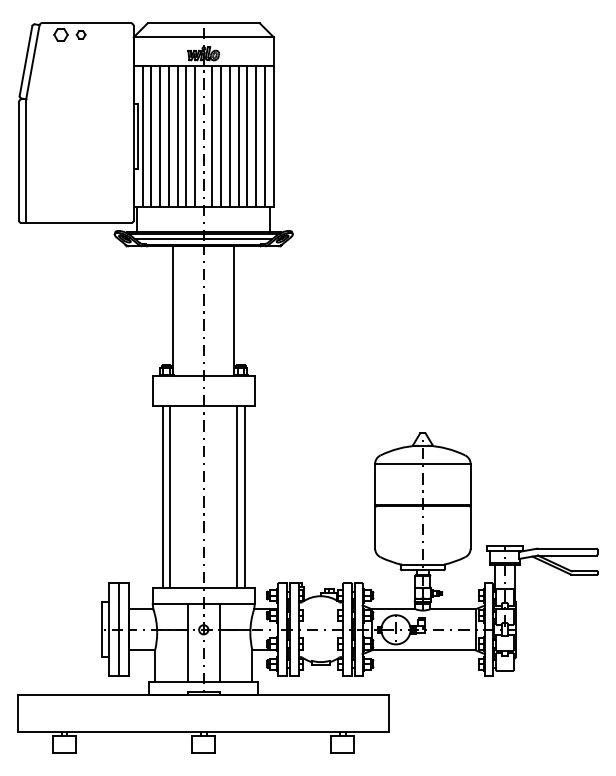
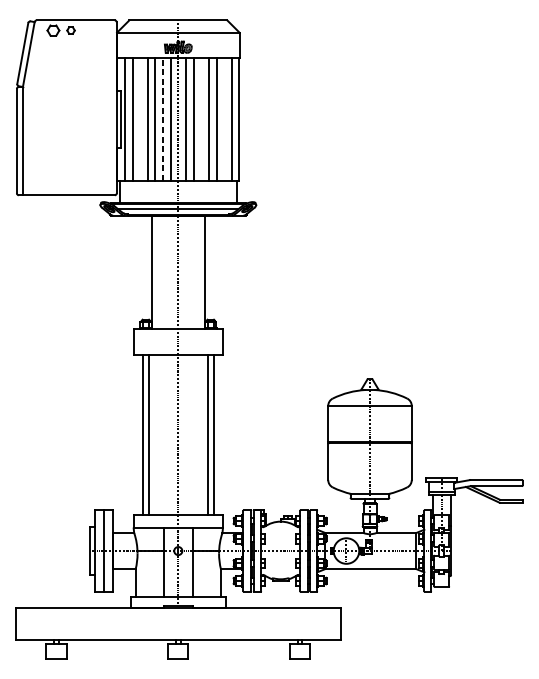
line: (160, 136) -> (140, 119), removed
line: (186, 136) -> (163, 119), solid -> dashed
line: (229, 136) -> (200, 119), removed
line: (256, 136) -> (224, 119), removed

